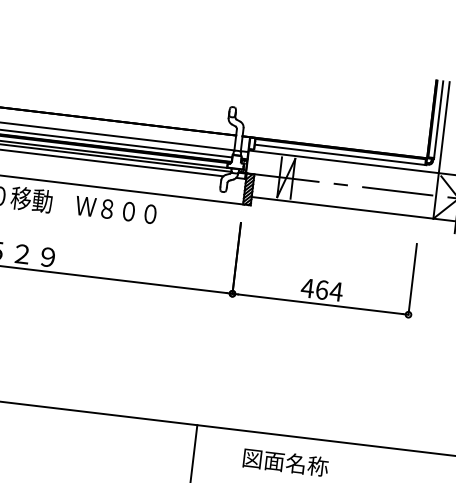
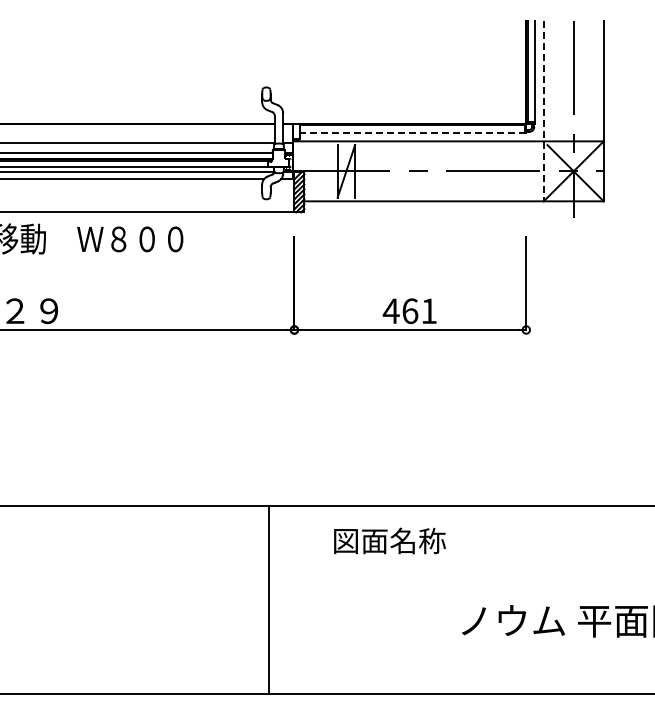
line: (441, 150) -> (543, 111), solid -> dashed
line: (340, 154) -> (413, 132), solid -> dashed
text: (336, 291) -> (428, 310), 464 -> 461

